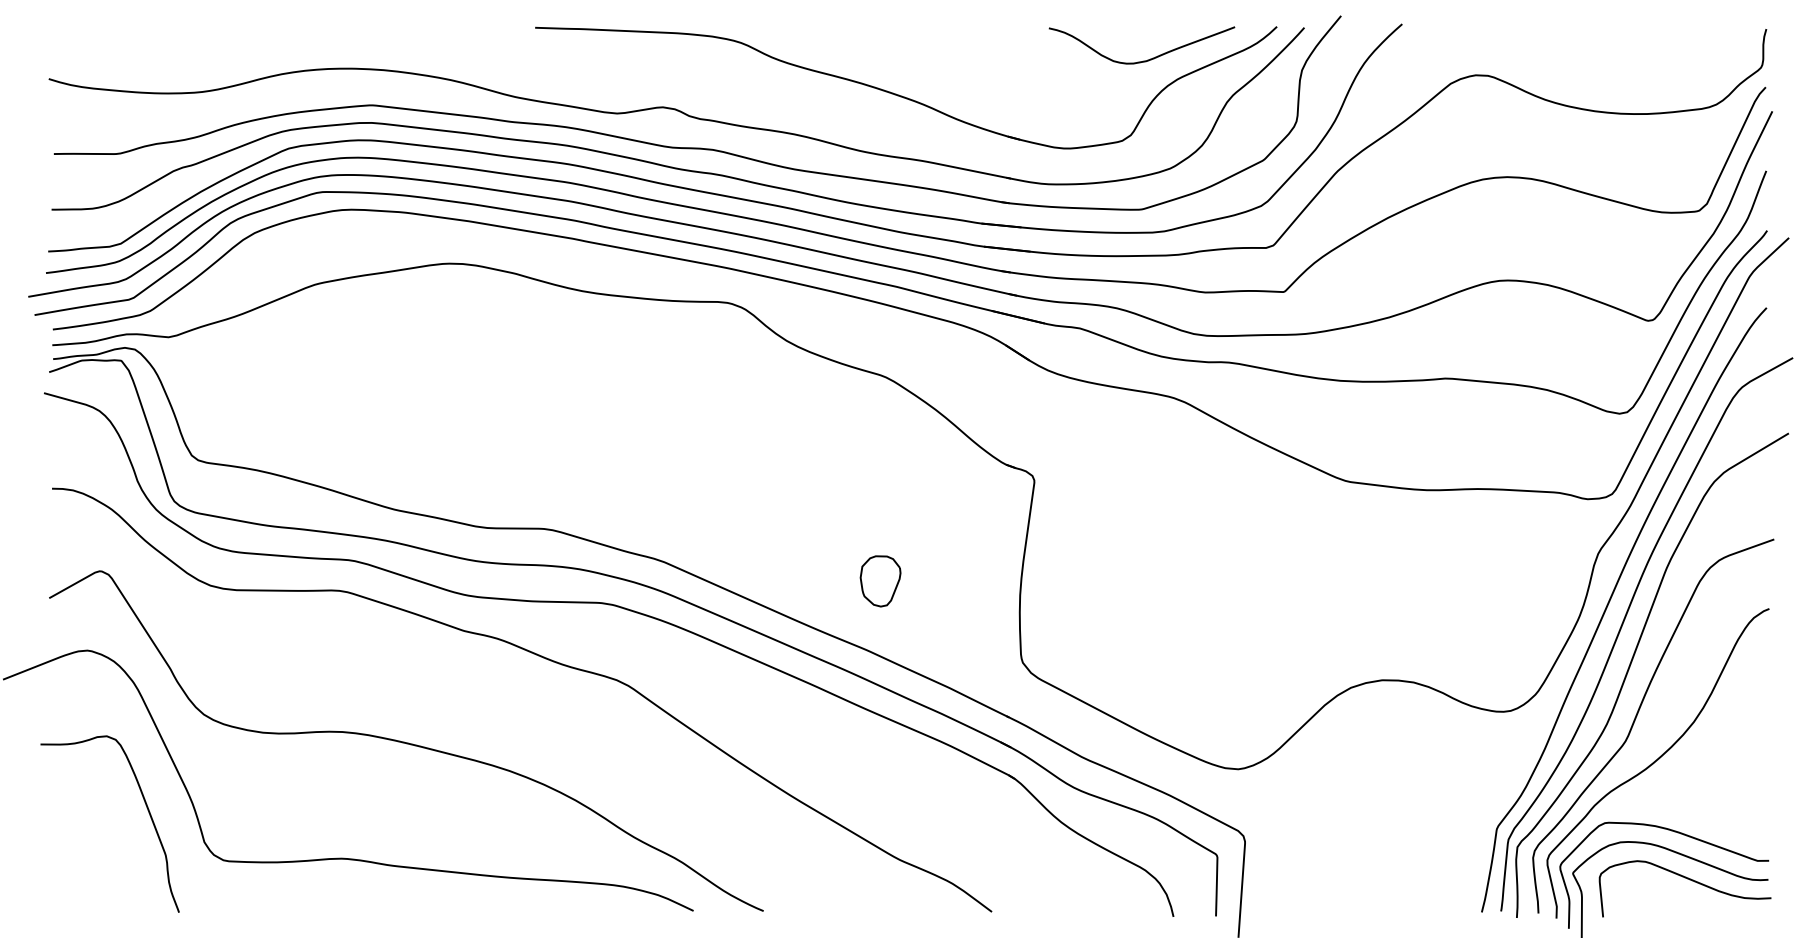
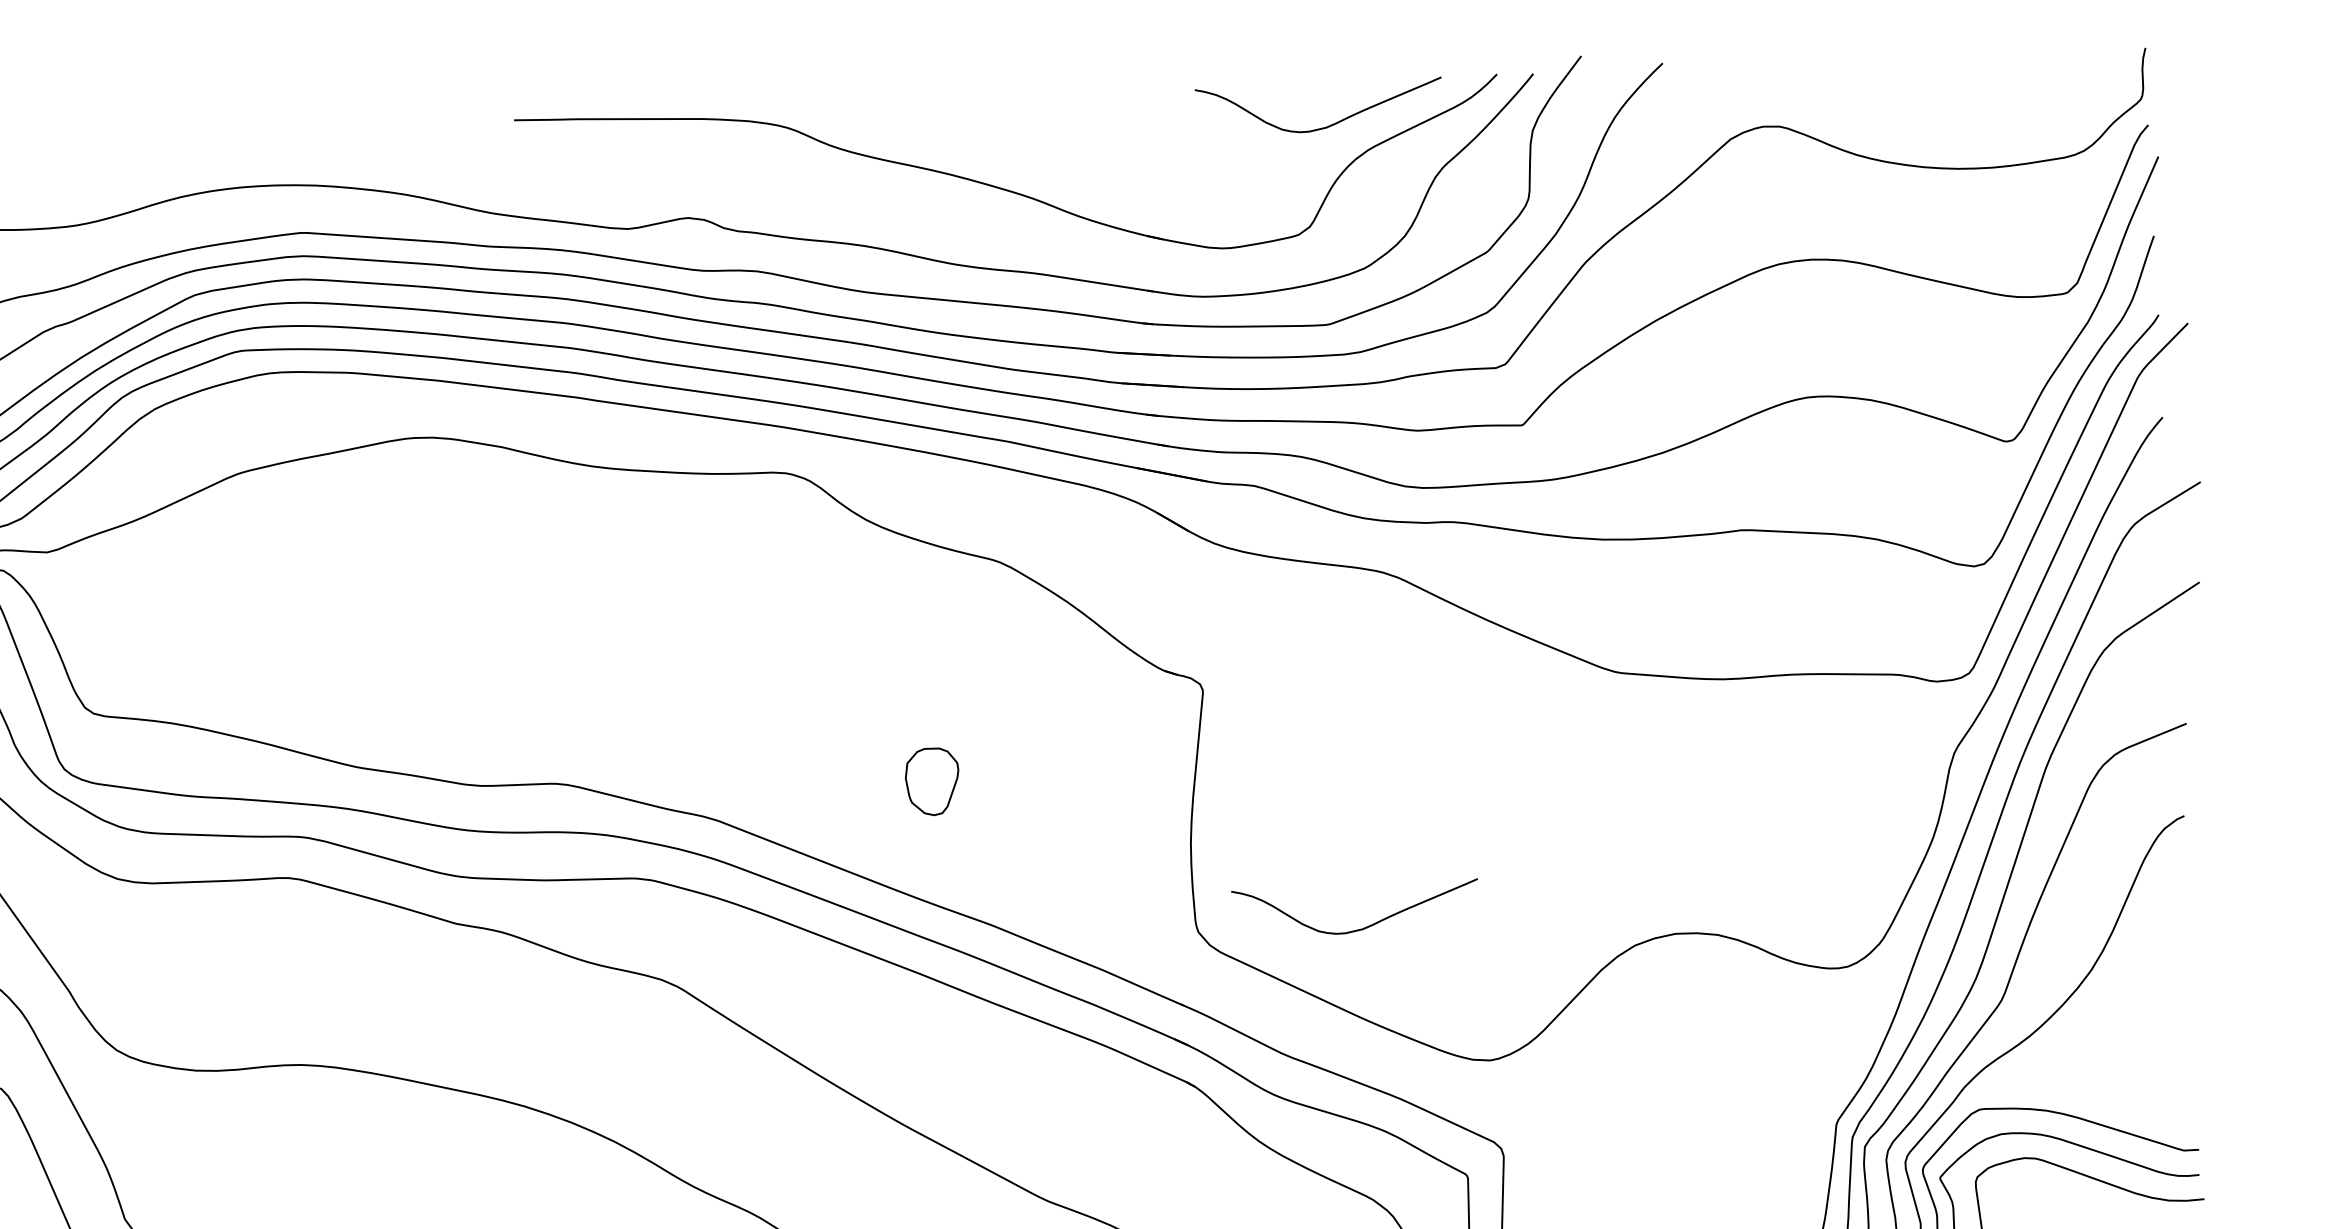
part: (880, 581) -> (932, 782), moved
curve: (1143, 665) -> (1358, 928), added

